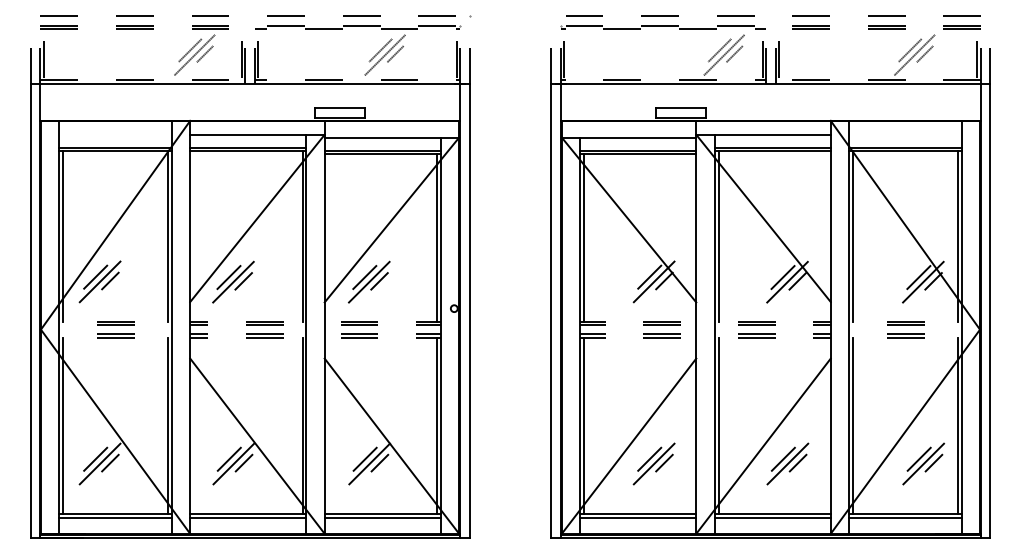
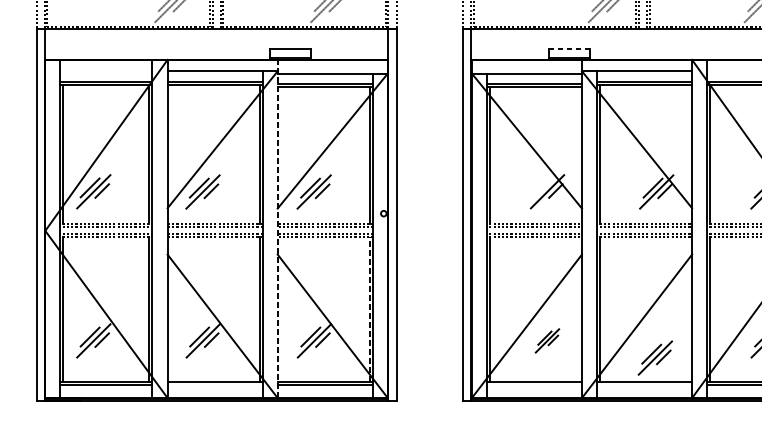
line: (681, 107) -> (569, 48), solid -> dashed
line: (649, 276) -> (543, 187), removed
line: (324, 326) -> (277, 228), solid -> dashed
line: (436, 425) -> (369, 309), solid -> dashed
part: (653, 463) -> (546, 340), size x0.7
part: (787, 463) -> (655, 357), moved
line: (248, 517) -> (215, 384), removed
line: (638, 517) -> (534, 384), removed
line: (772, 517) -> (644, 384), removed

